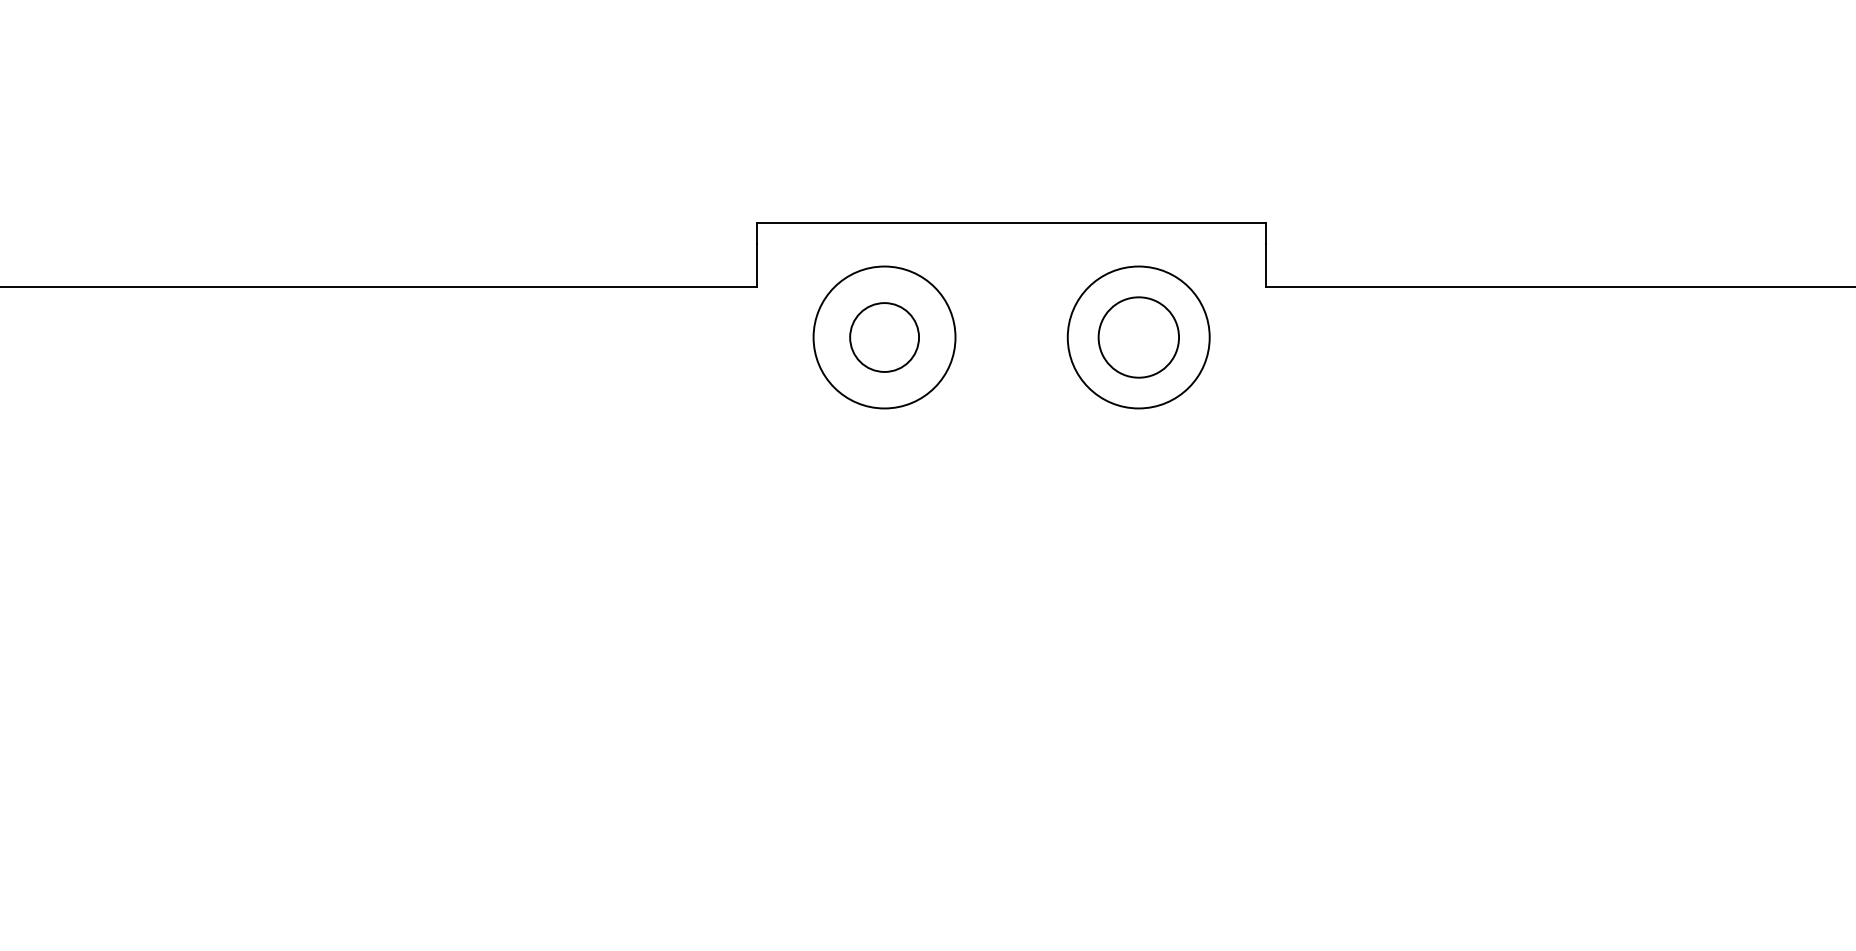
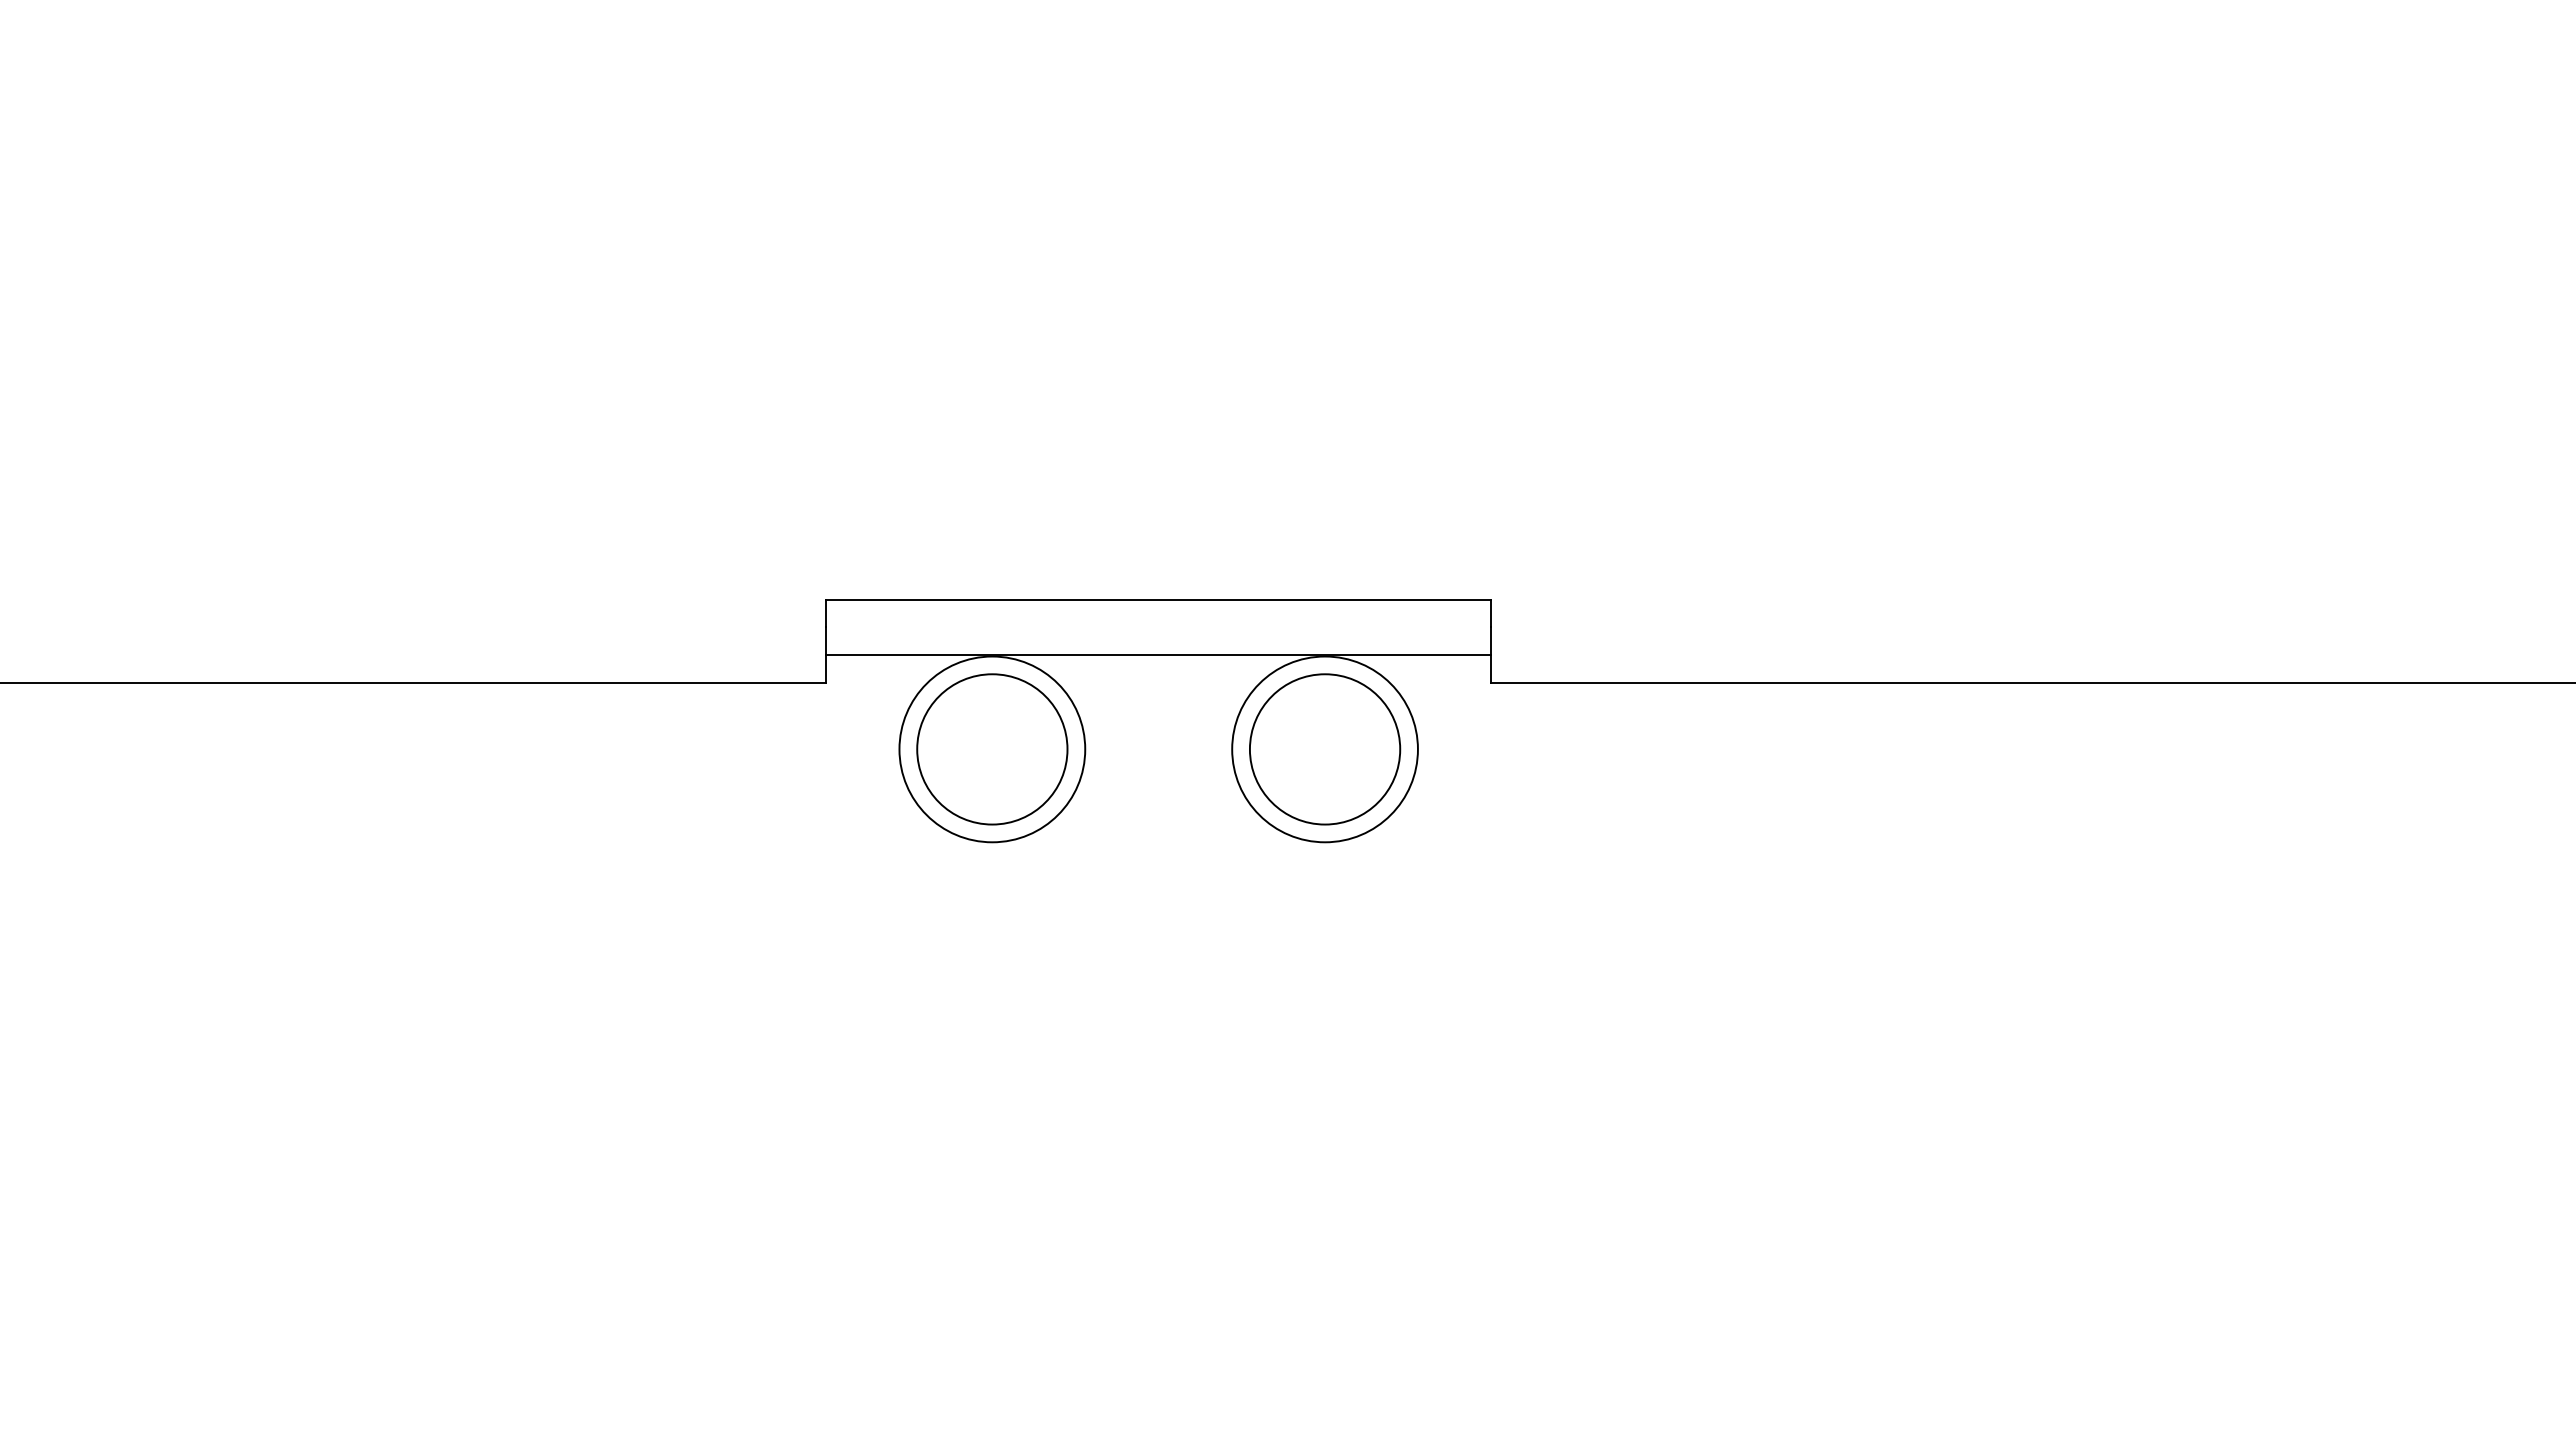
line: (1011, 265) -> (1158, 655), added
circle: (884, 337) -> (992, 749), size x1.67
circle: (1139, 337) -> (1325, 749), size x1.43

